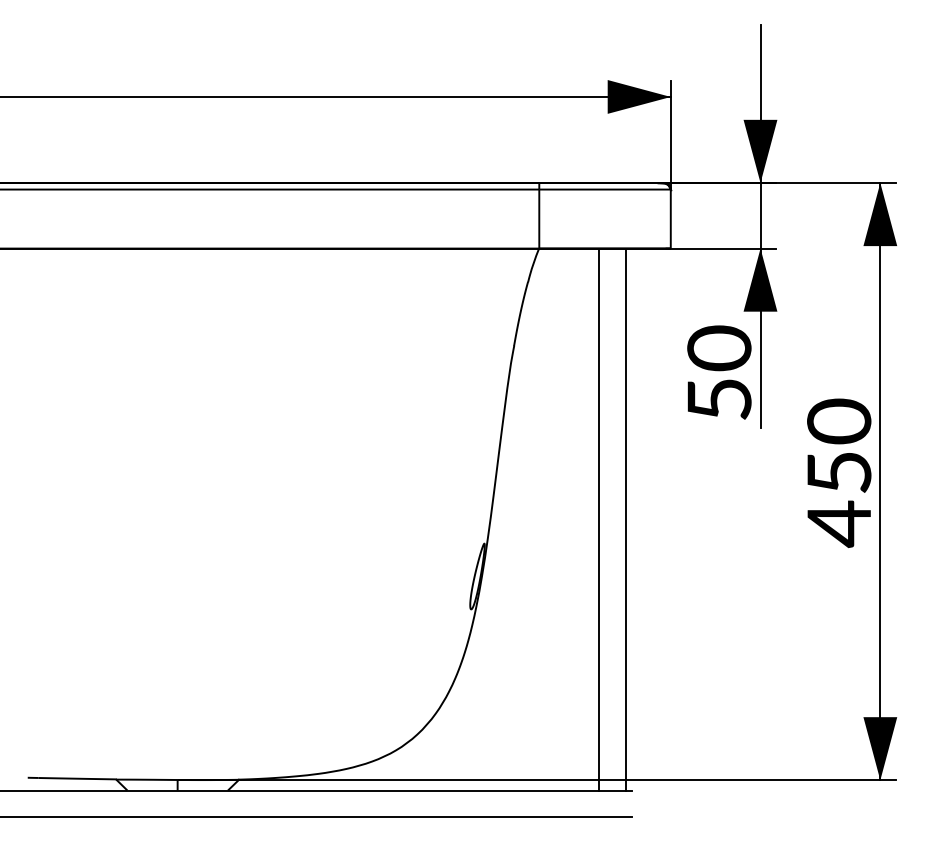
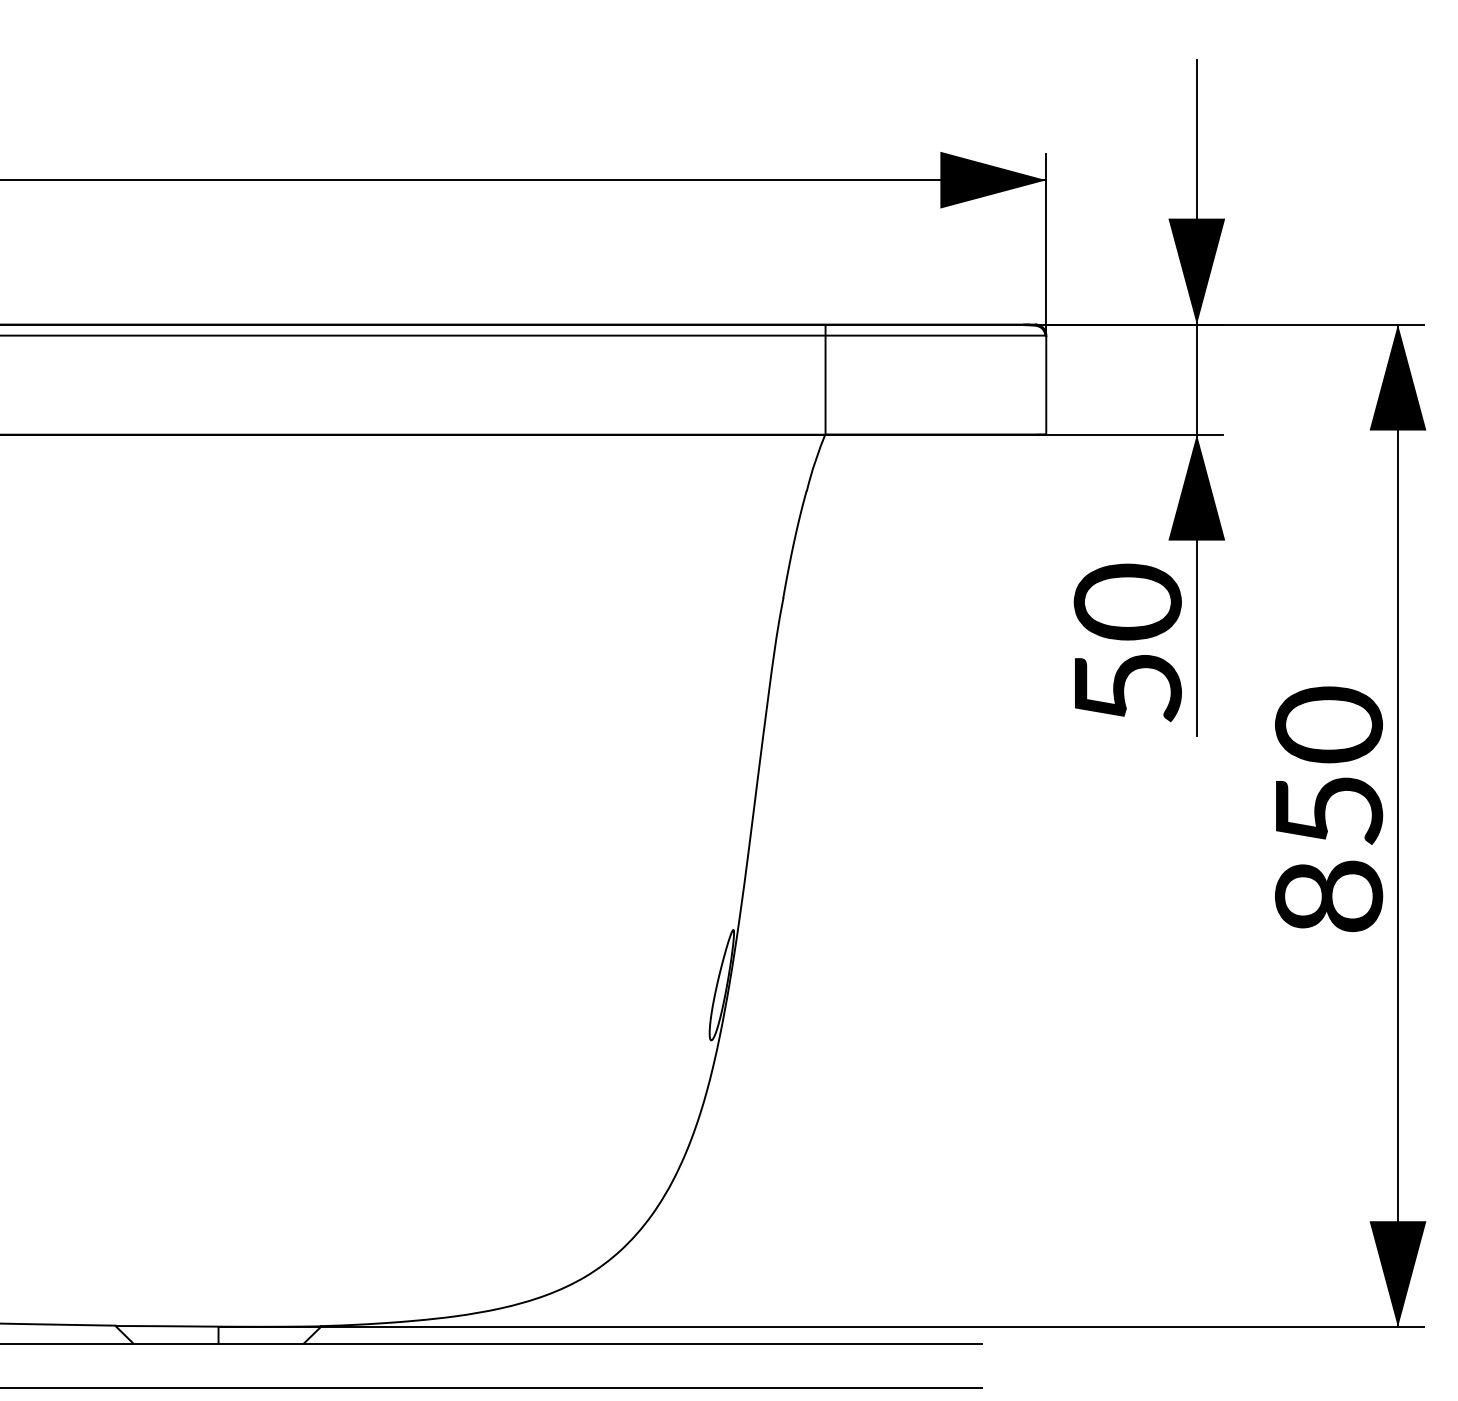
line: (599, 519) -> (926, 889), removed
line: (625, 519) -> (970, 889), removed
text: (839, 524) -> (1329, 897), 450 -> 850

